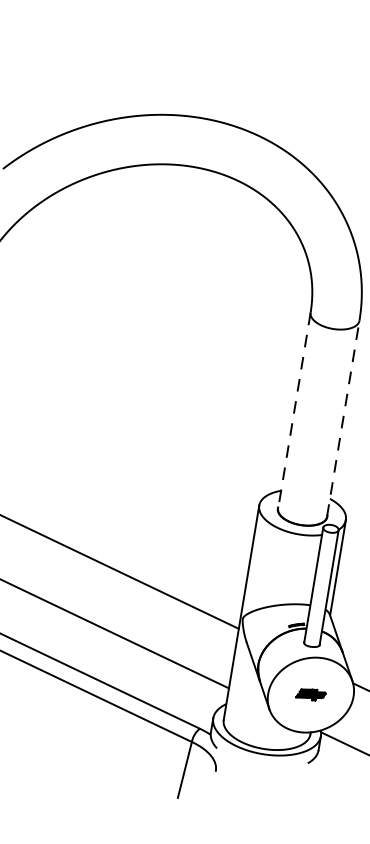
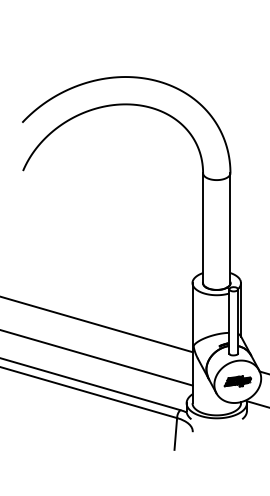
line: (295, 411) -> (203, 228), dashed -> solid
line: (343, 419) -> (230, 228), dashed -> solid
part: (310, 694) -> (237, 381), size x1.67

